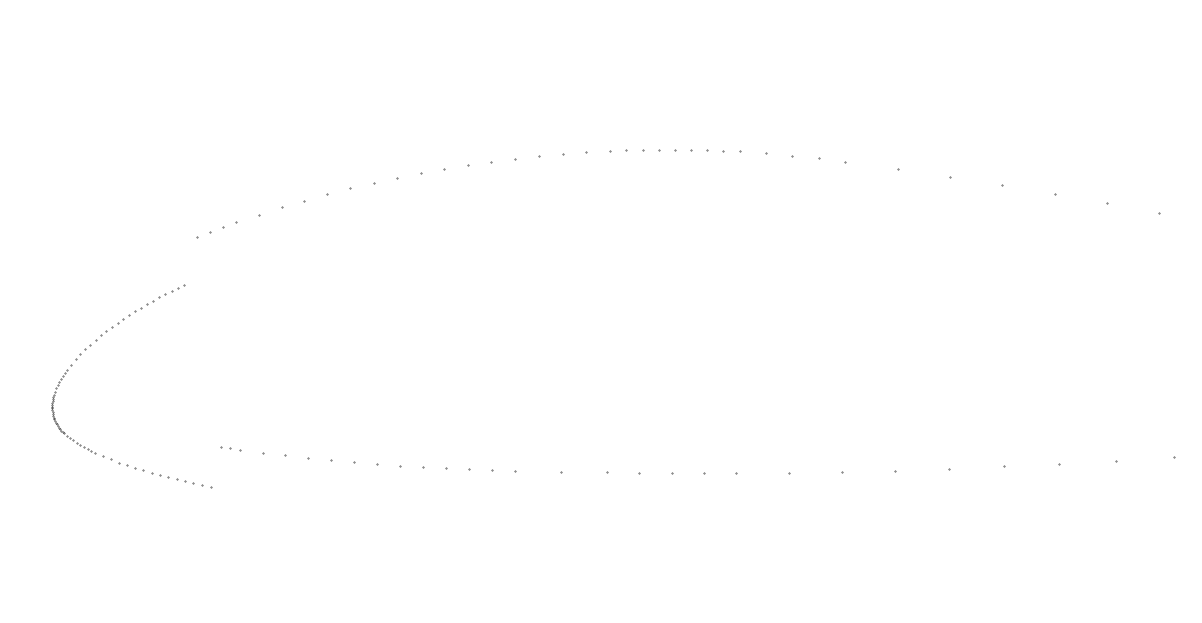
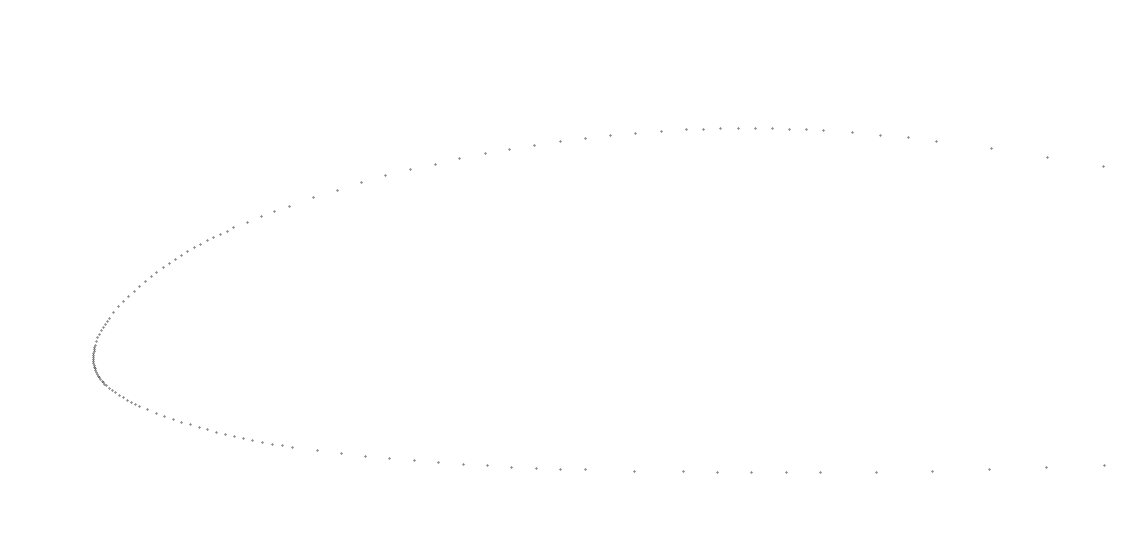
part: (96, 341) -> (140, 287), moved

